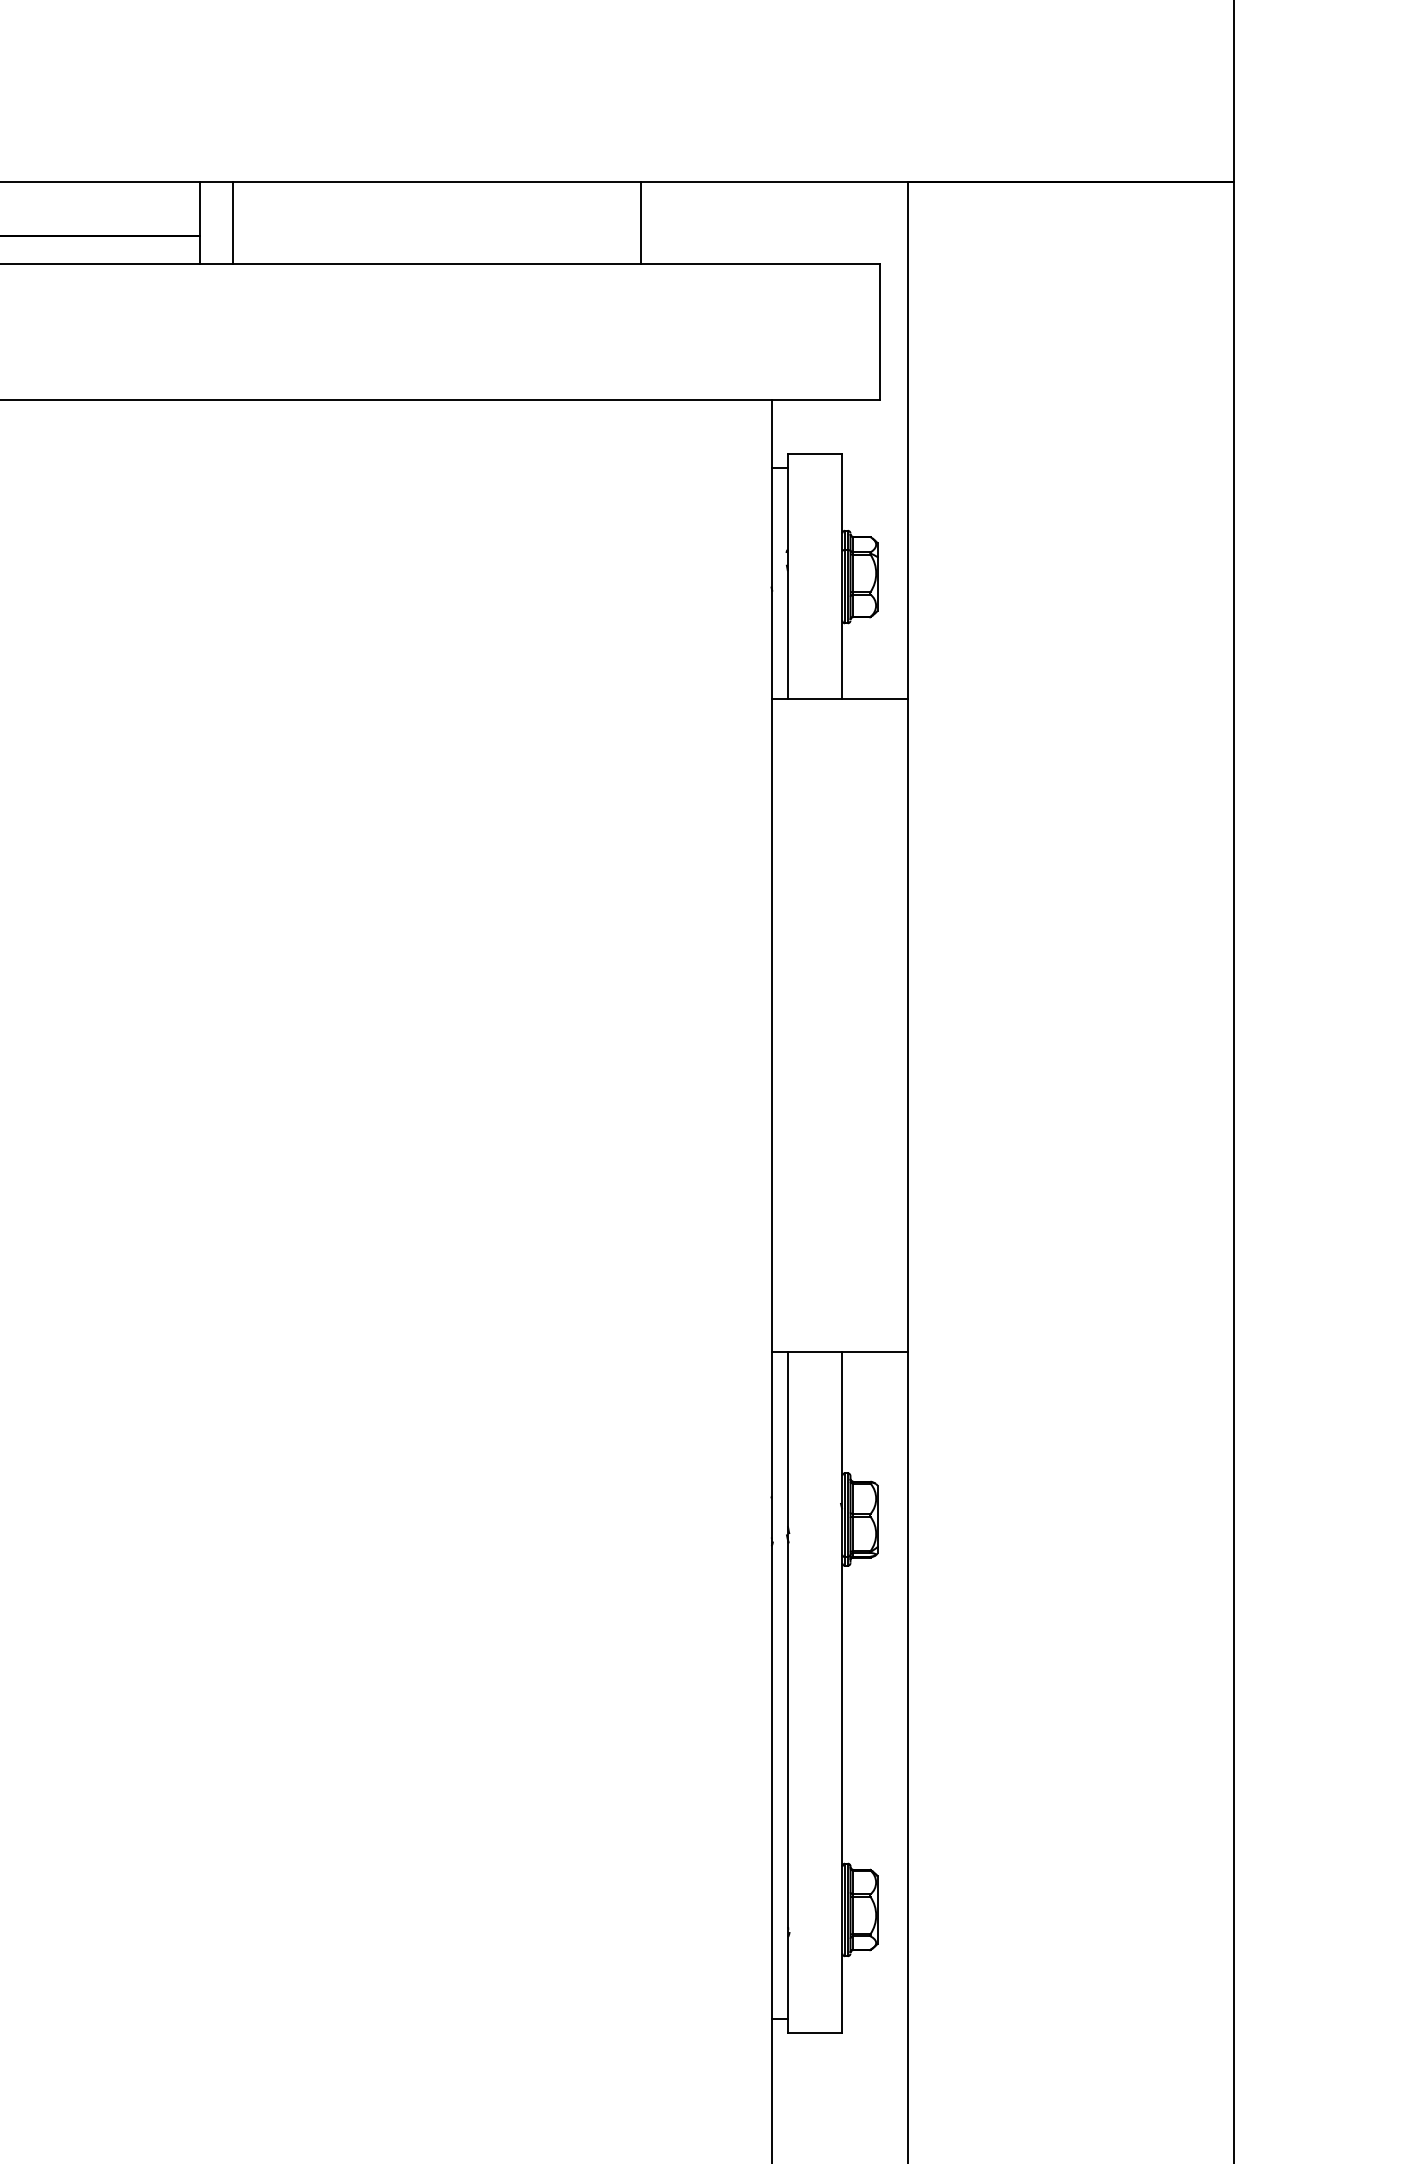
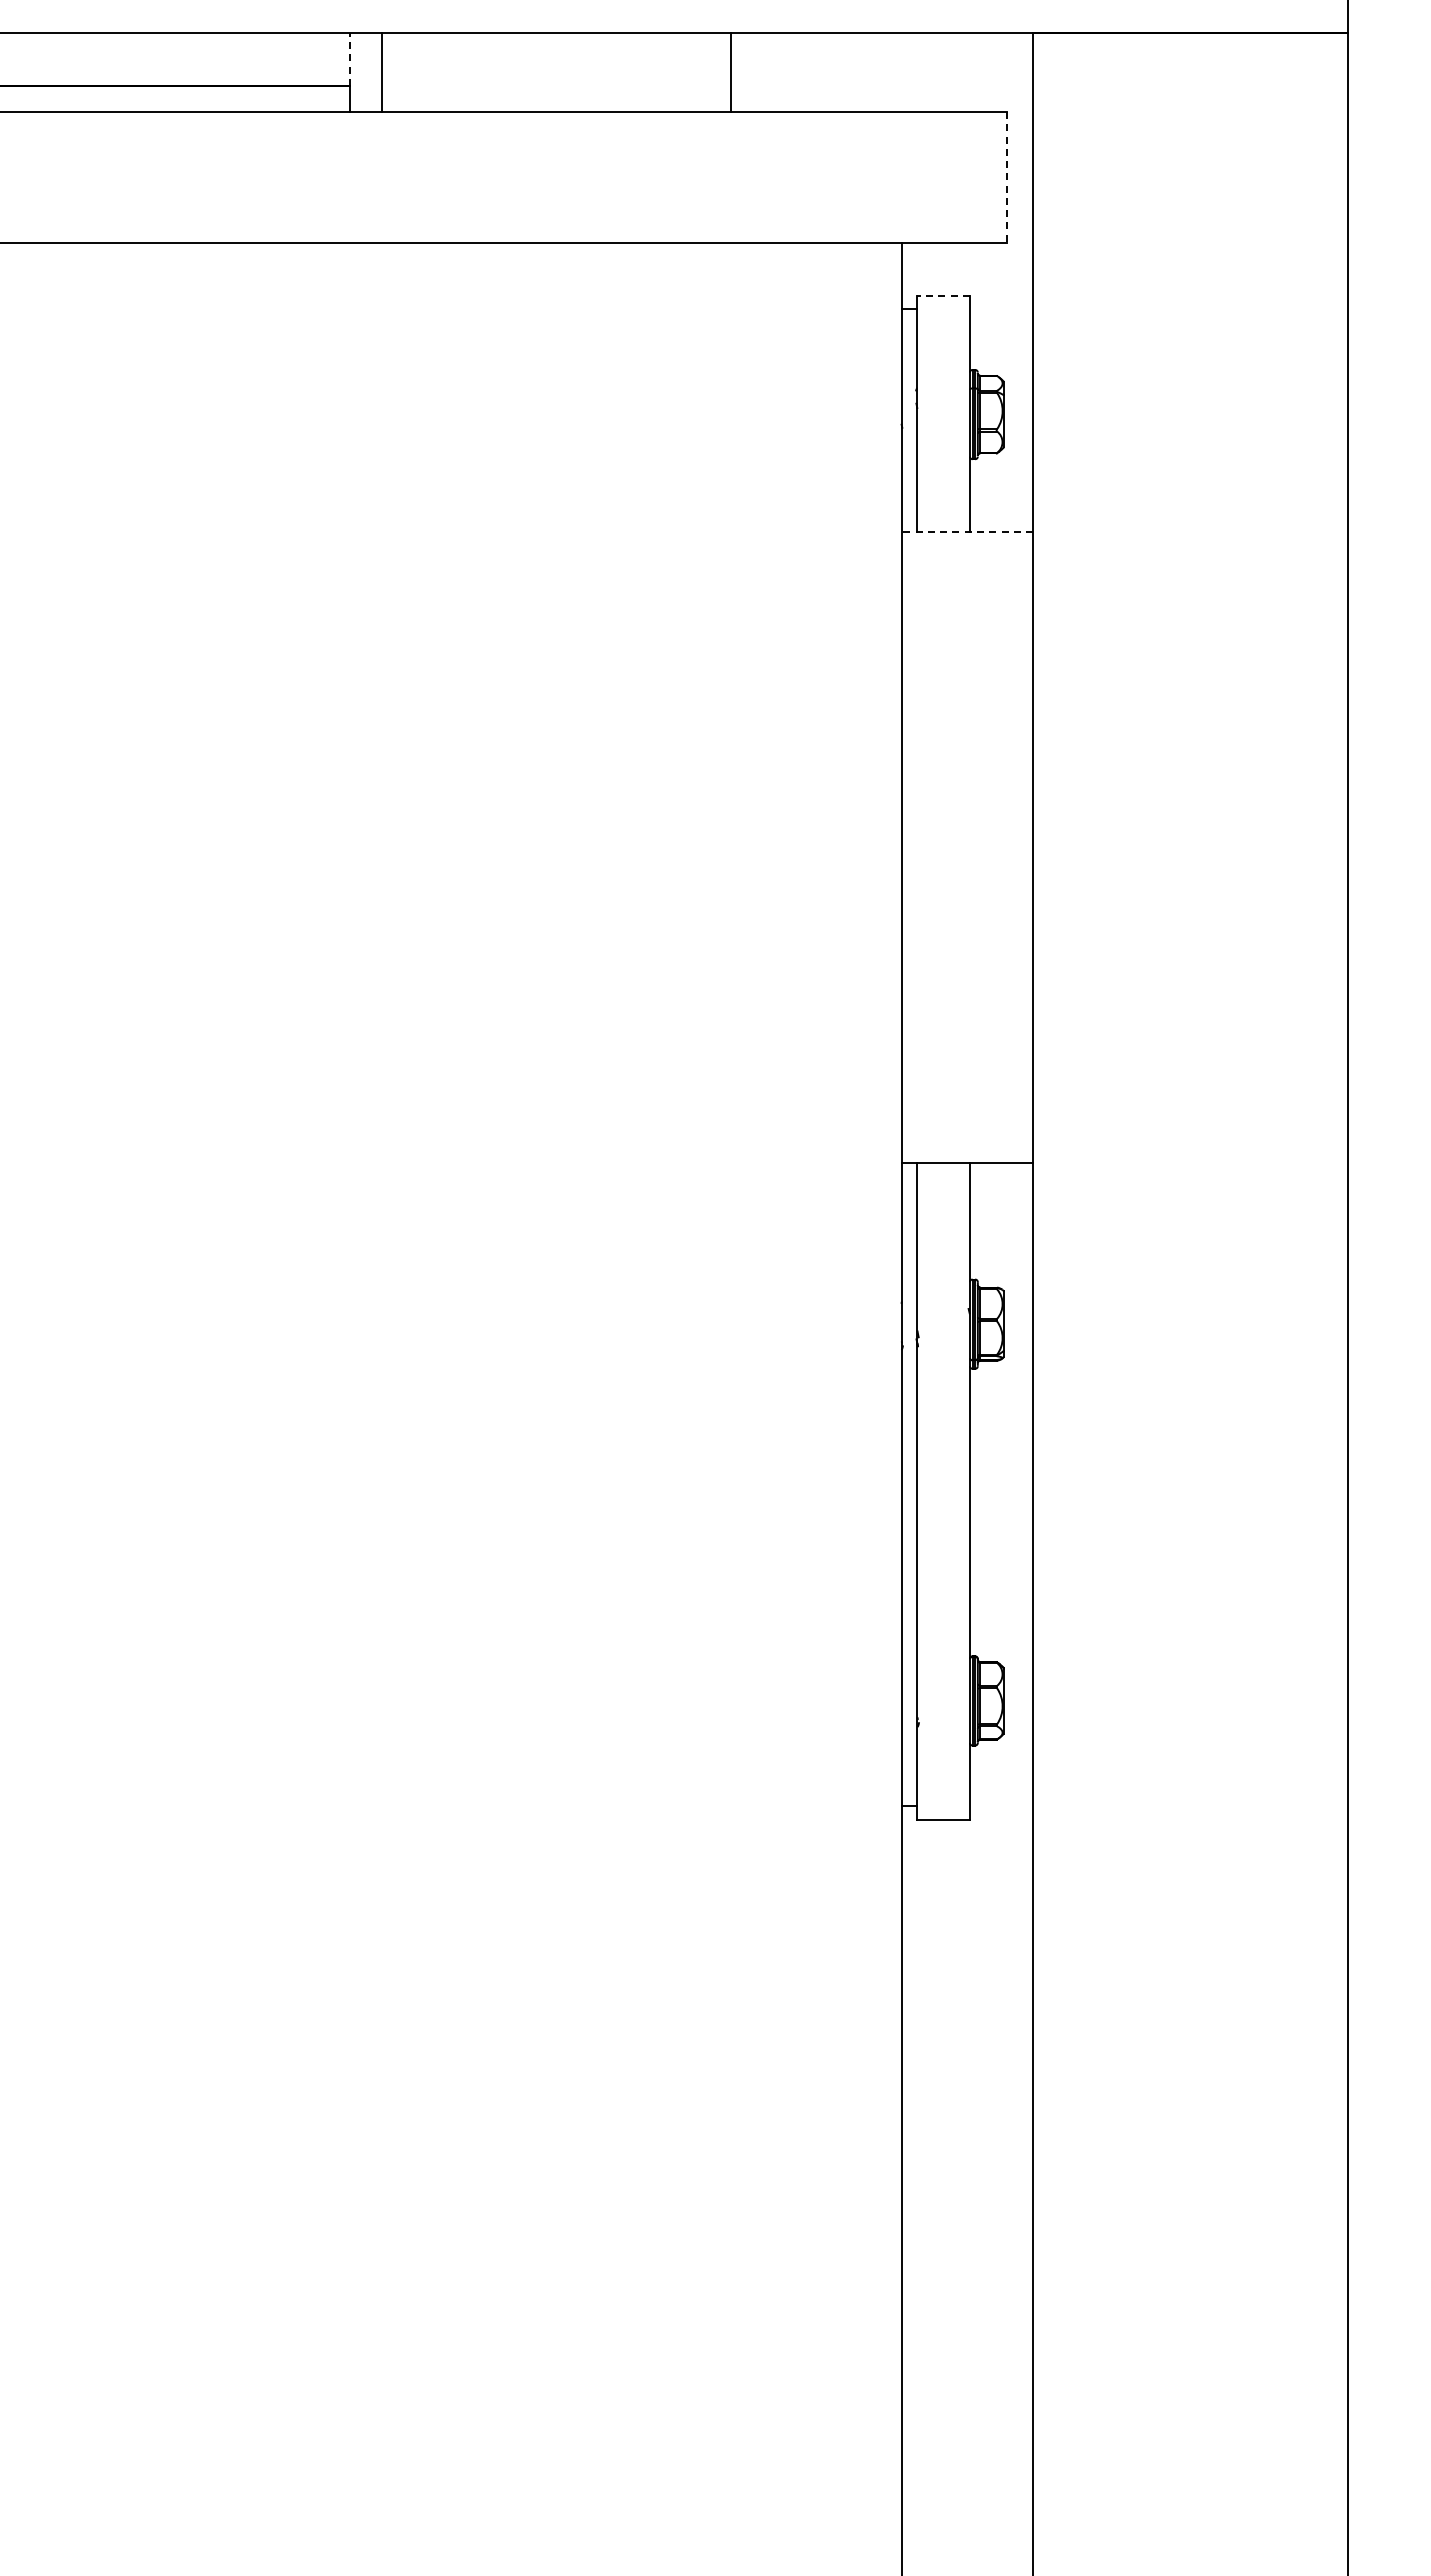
line: (199, 209) -> (349, 59), solid -> dashed
line: (640, 222) -> (730, 72), moved
line: (880, 331) -> (1006, 177), solid -> dashed
line: (814, 453) -> (943, 295), solid -> dashed
line: (839, 699) -> (967, 532), solid -> dashed

